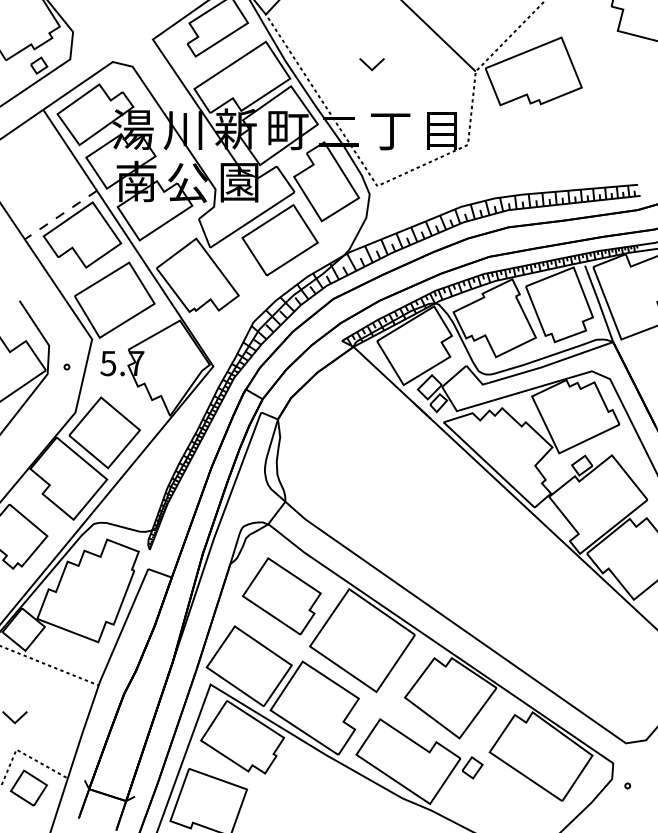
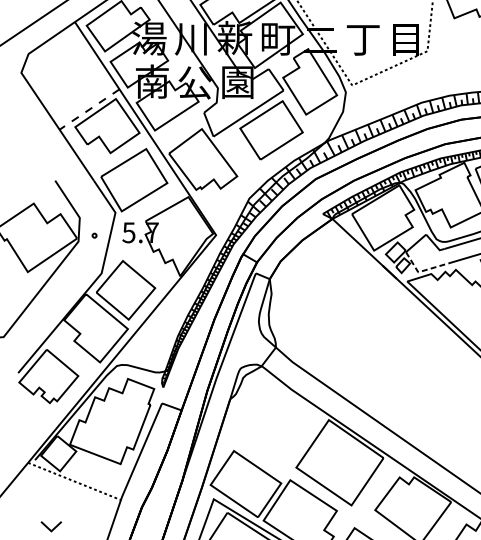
line: (461, 409) -> (422, 270), solid -> dashed
part: (281, 596) -> (272, 426), removed

